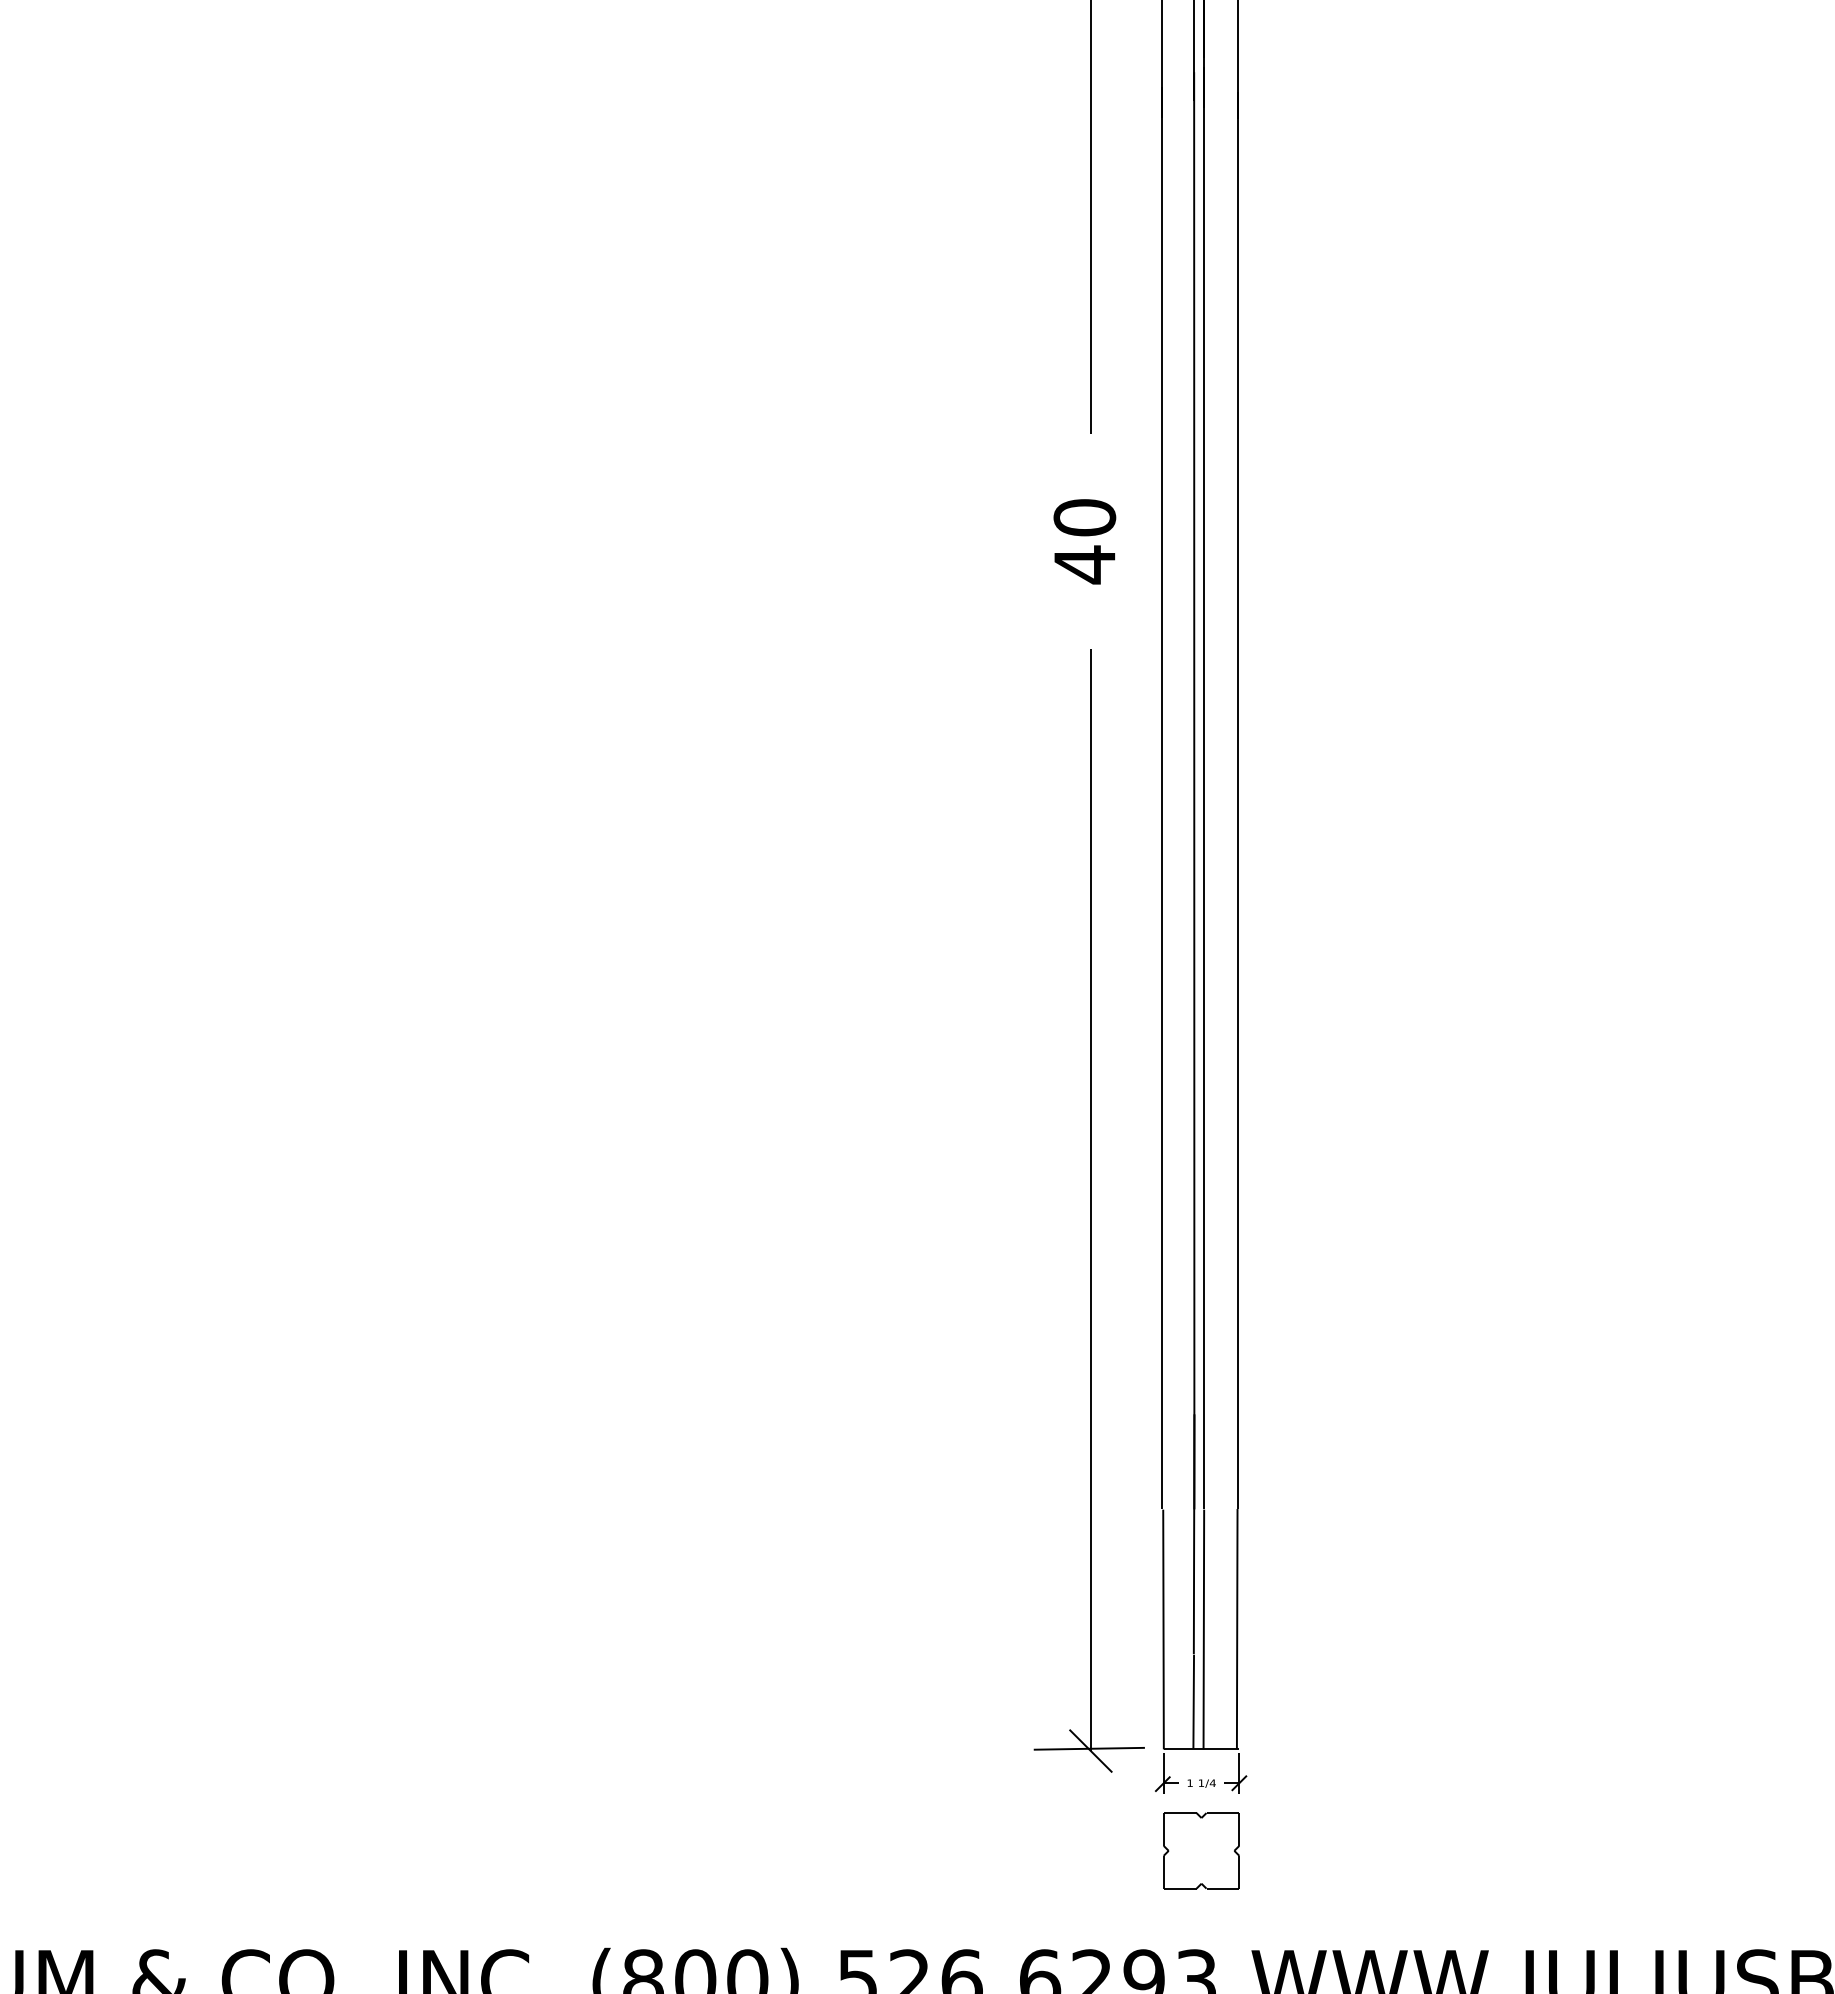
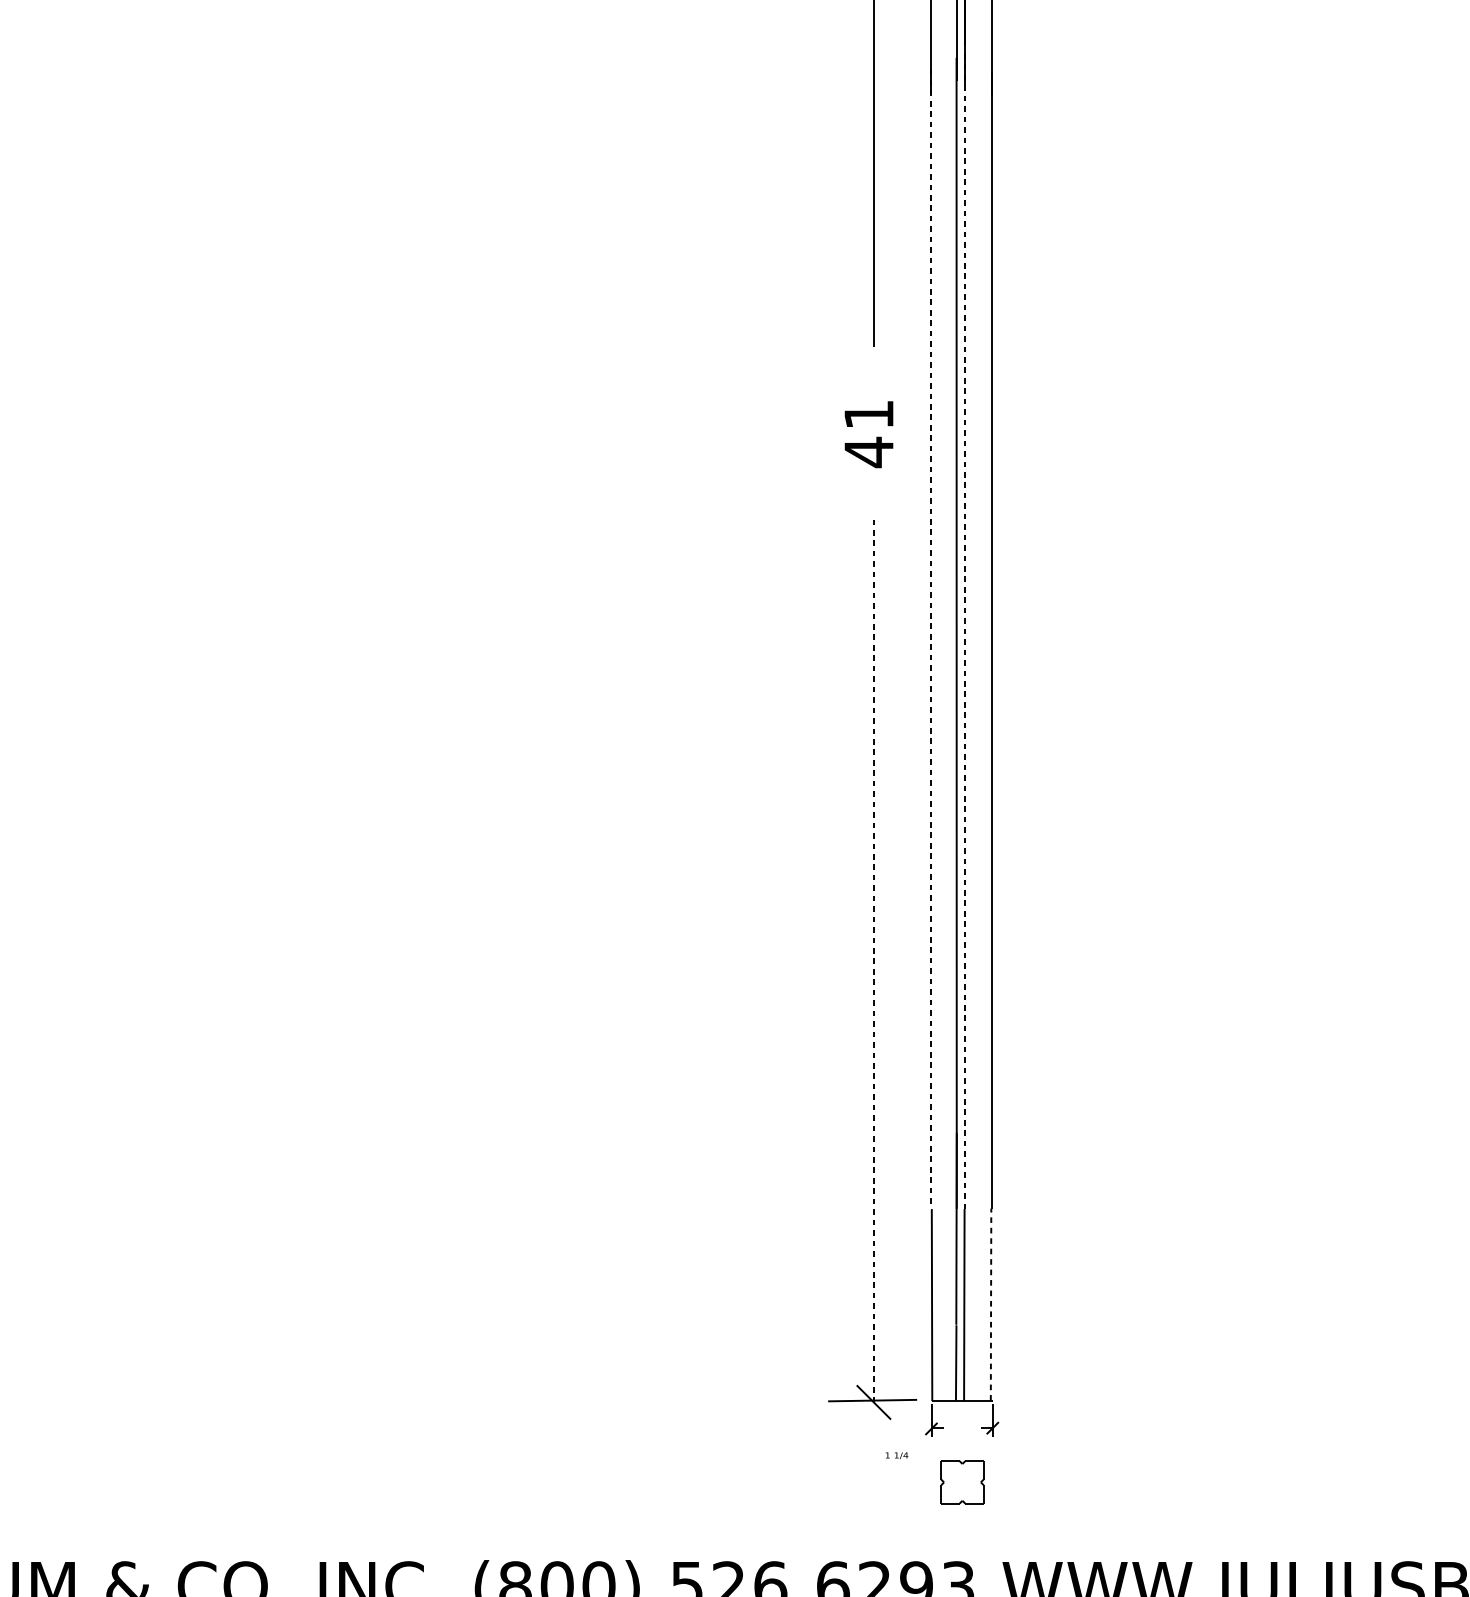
text: (1084, 517) -> (868, 414), 40 -> 41
line: (1204, 788) -> (964, 631), solid -> dashed
line: (1162, 798) -> (931, 639), solid -> dashed
line: (1090, 1200) -> (873, 961), solid -> dashed
line: (1237, 1628) -> (991, 1304), solid -> dashed
text: (1201, 1783) -> (896, 1455), moved
part: (1201, 1850) -> (962, 1482), size x0.7

